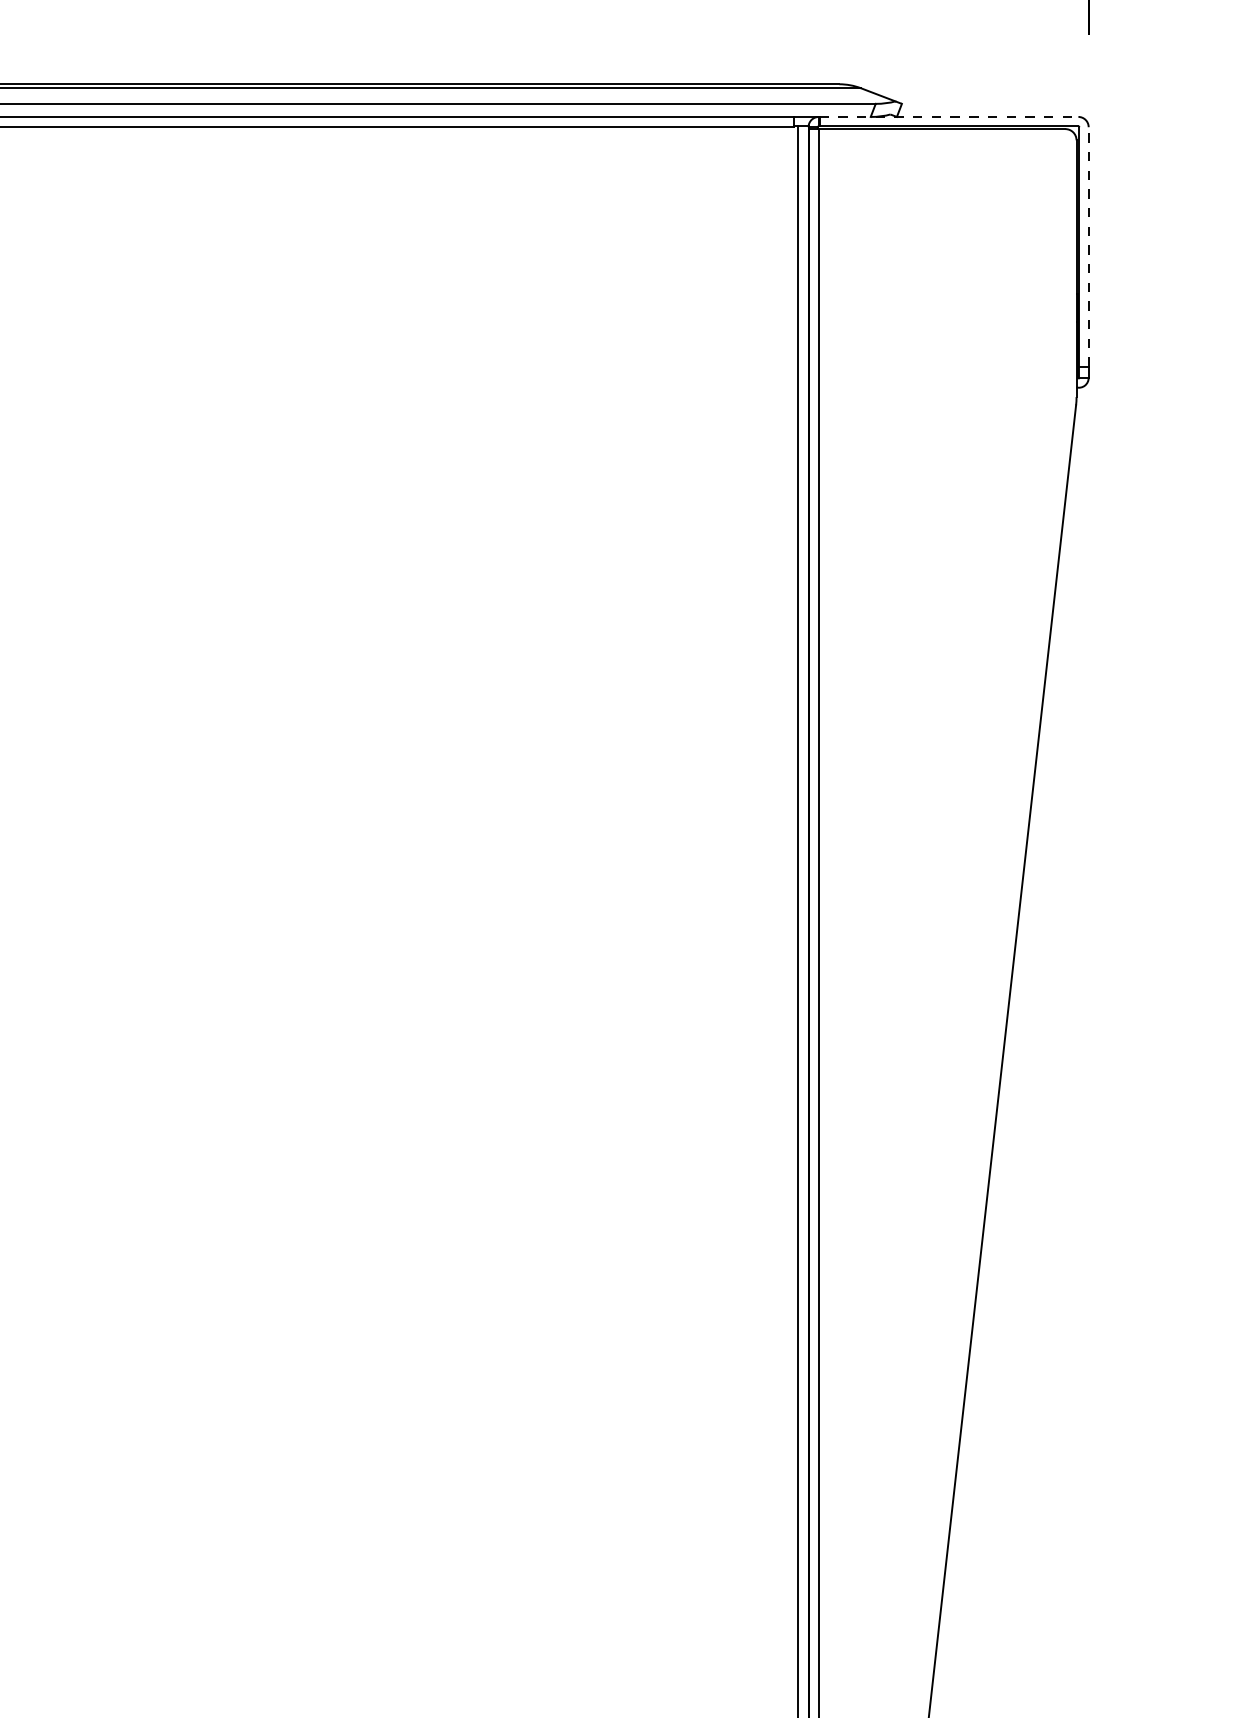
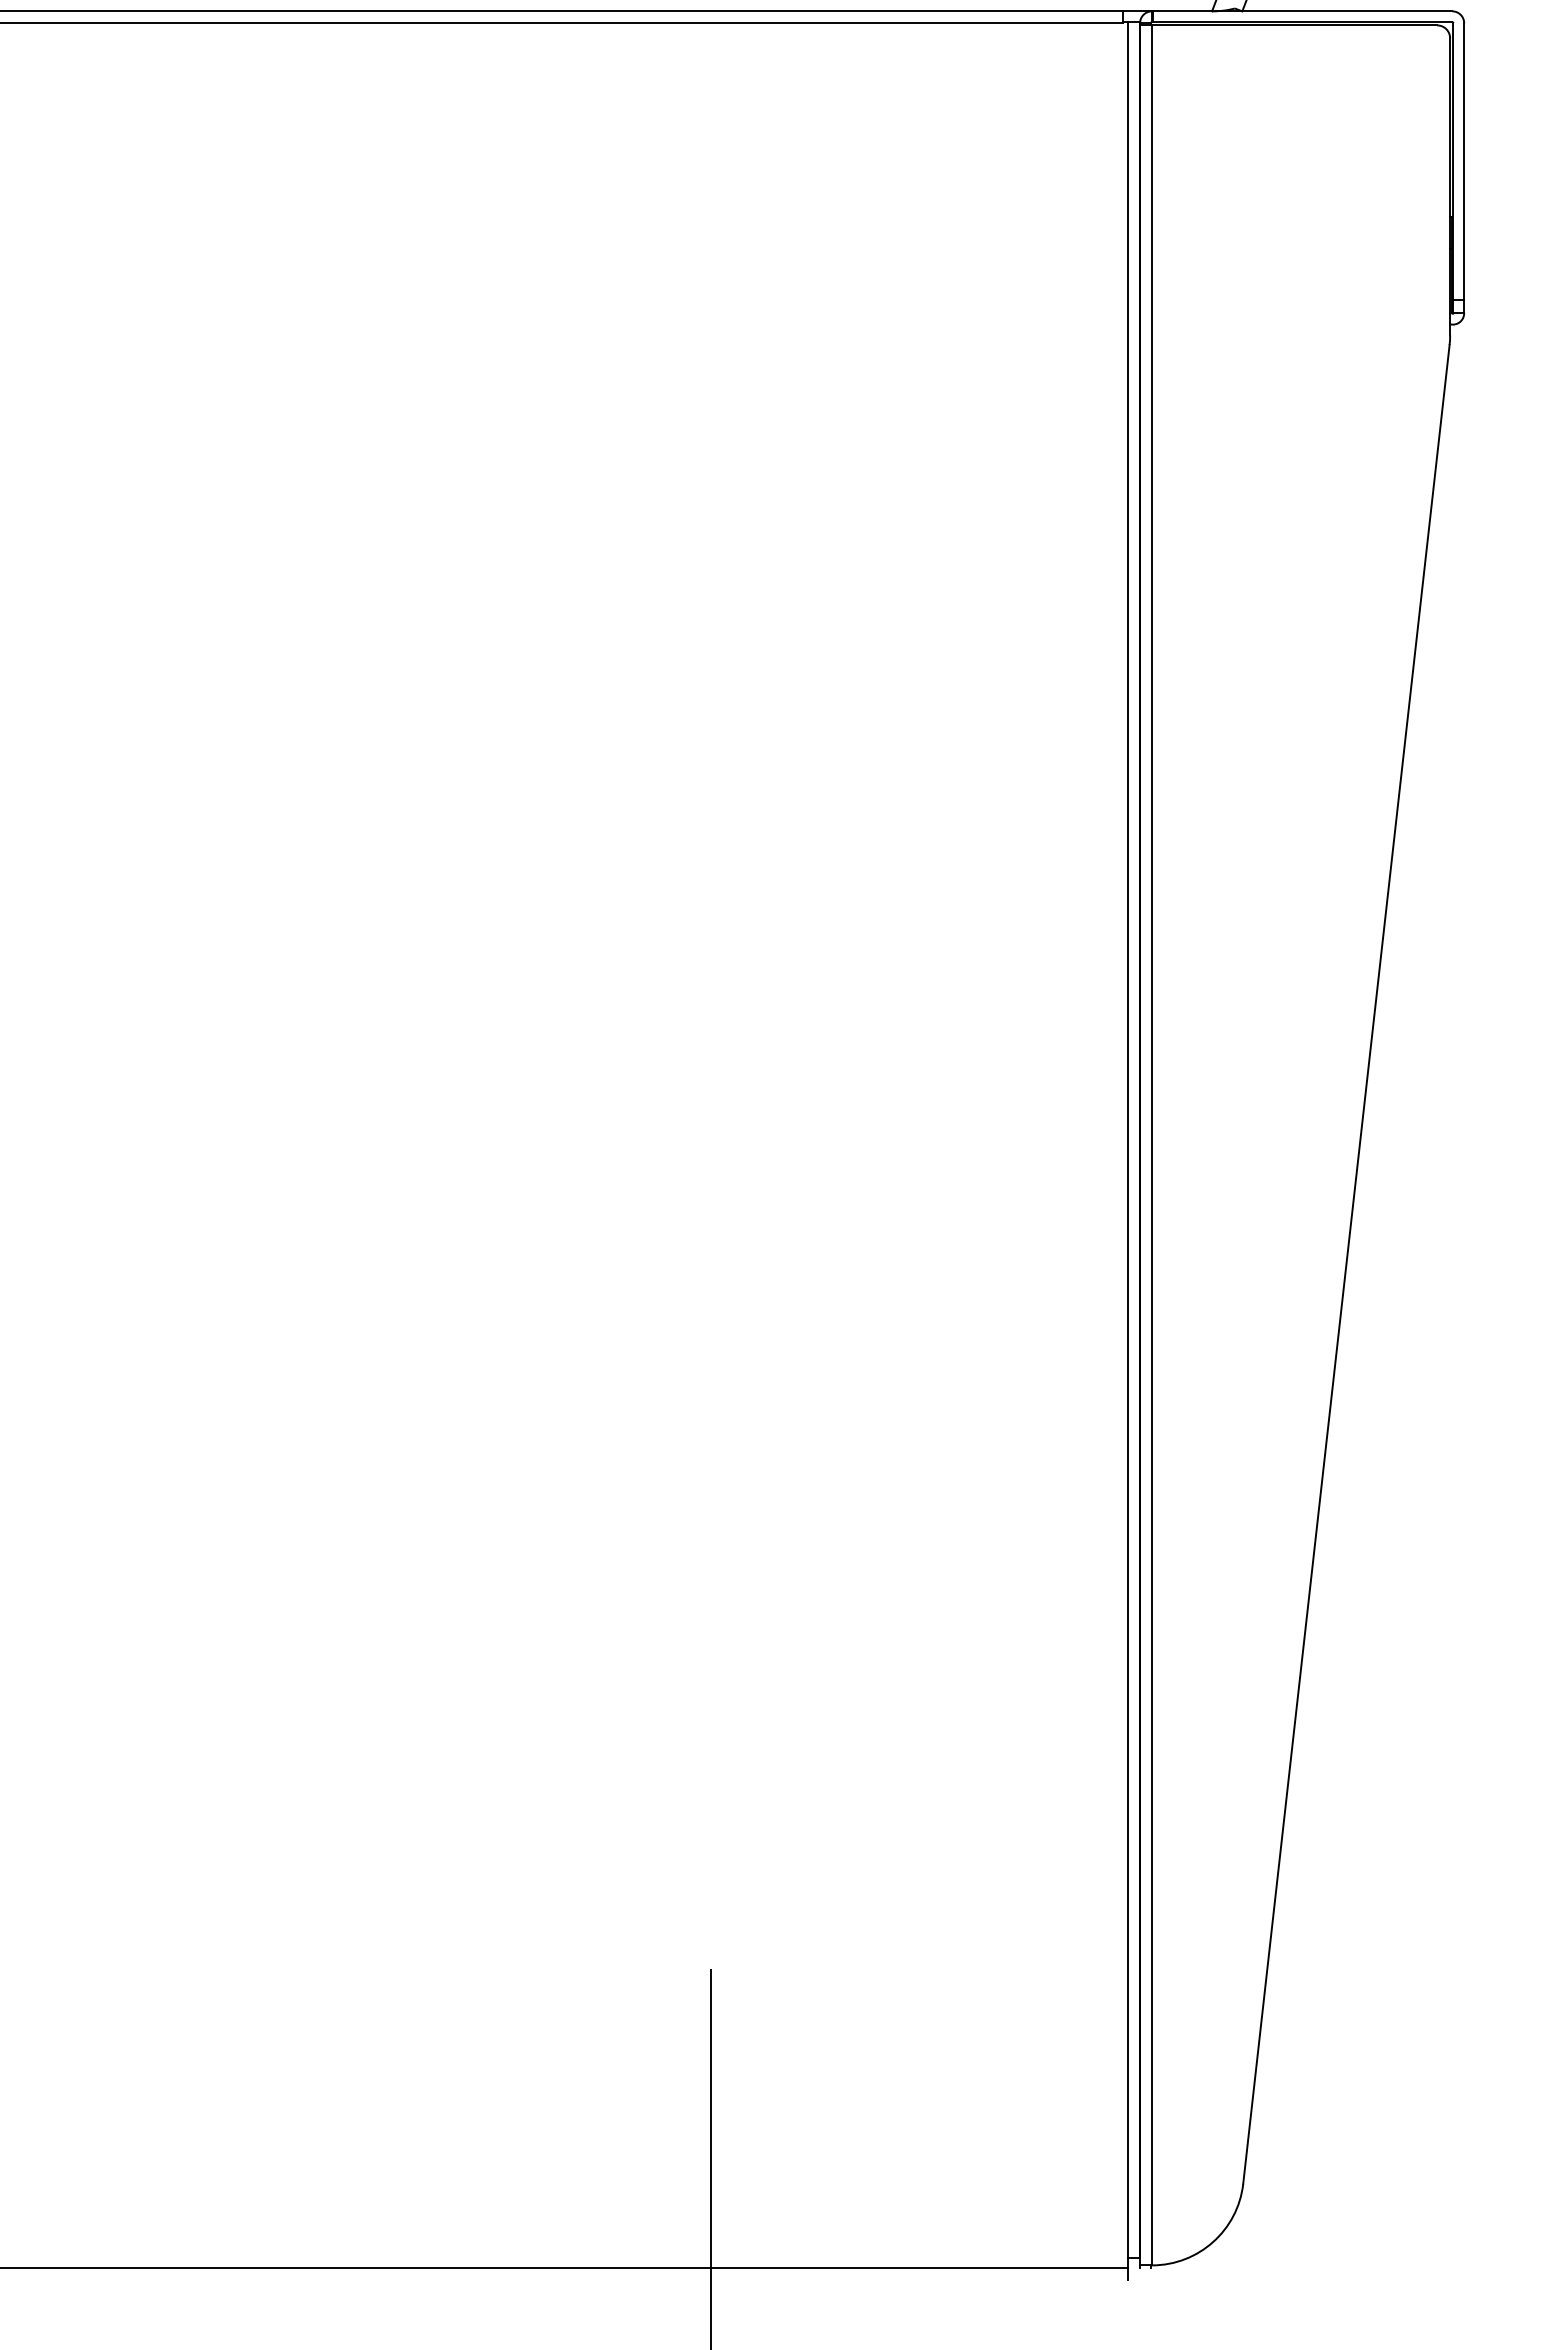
line: (948, 117) -> (1302, 11), dashed -> solid
line: (1088, 246) -> (1464, 161), dashed -> solid

